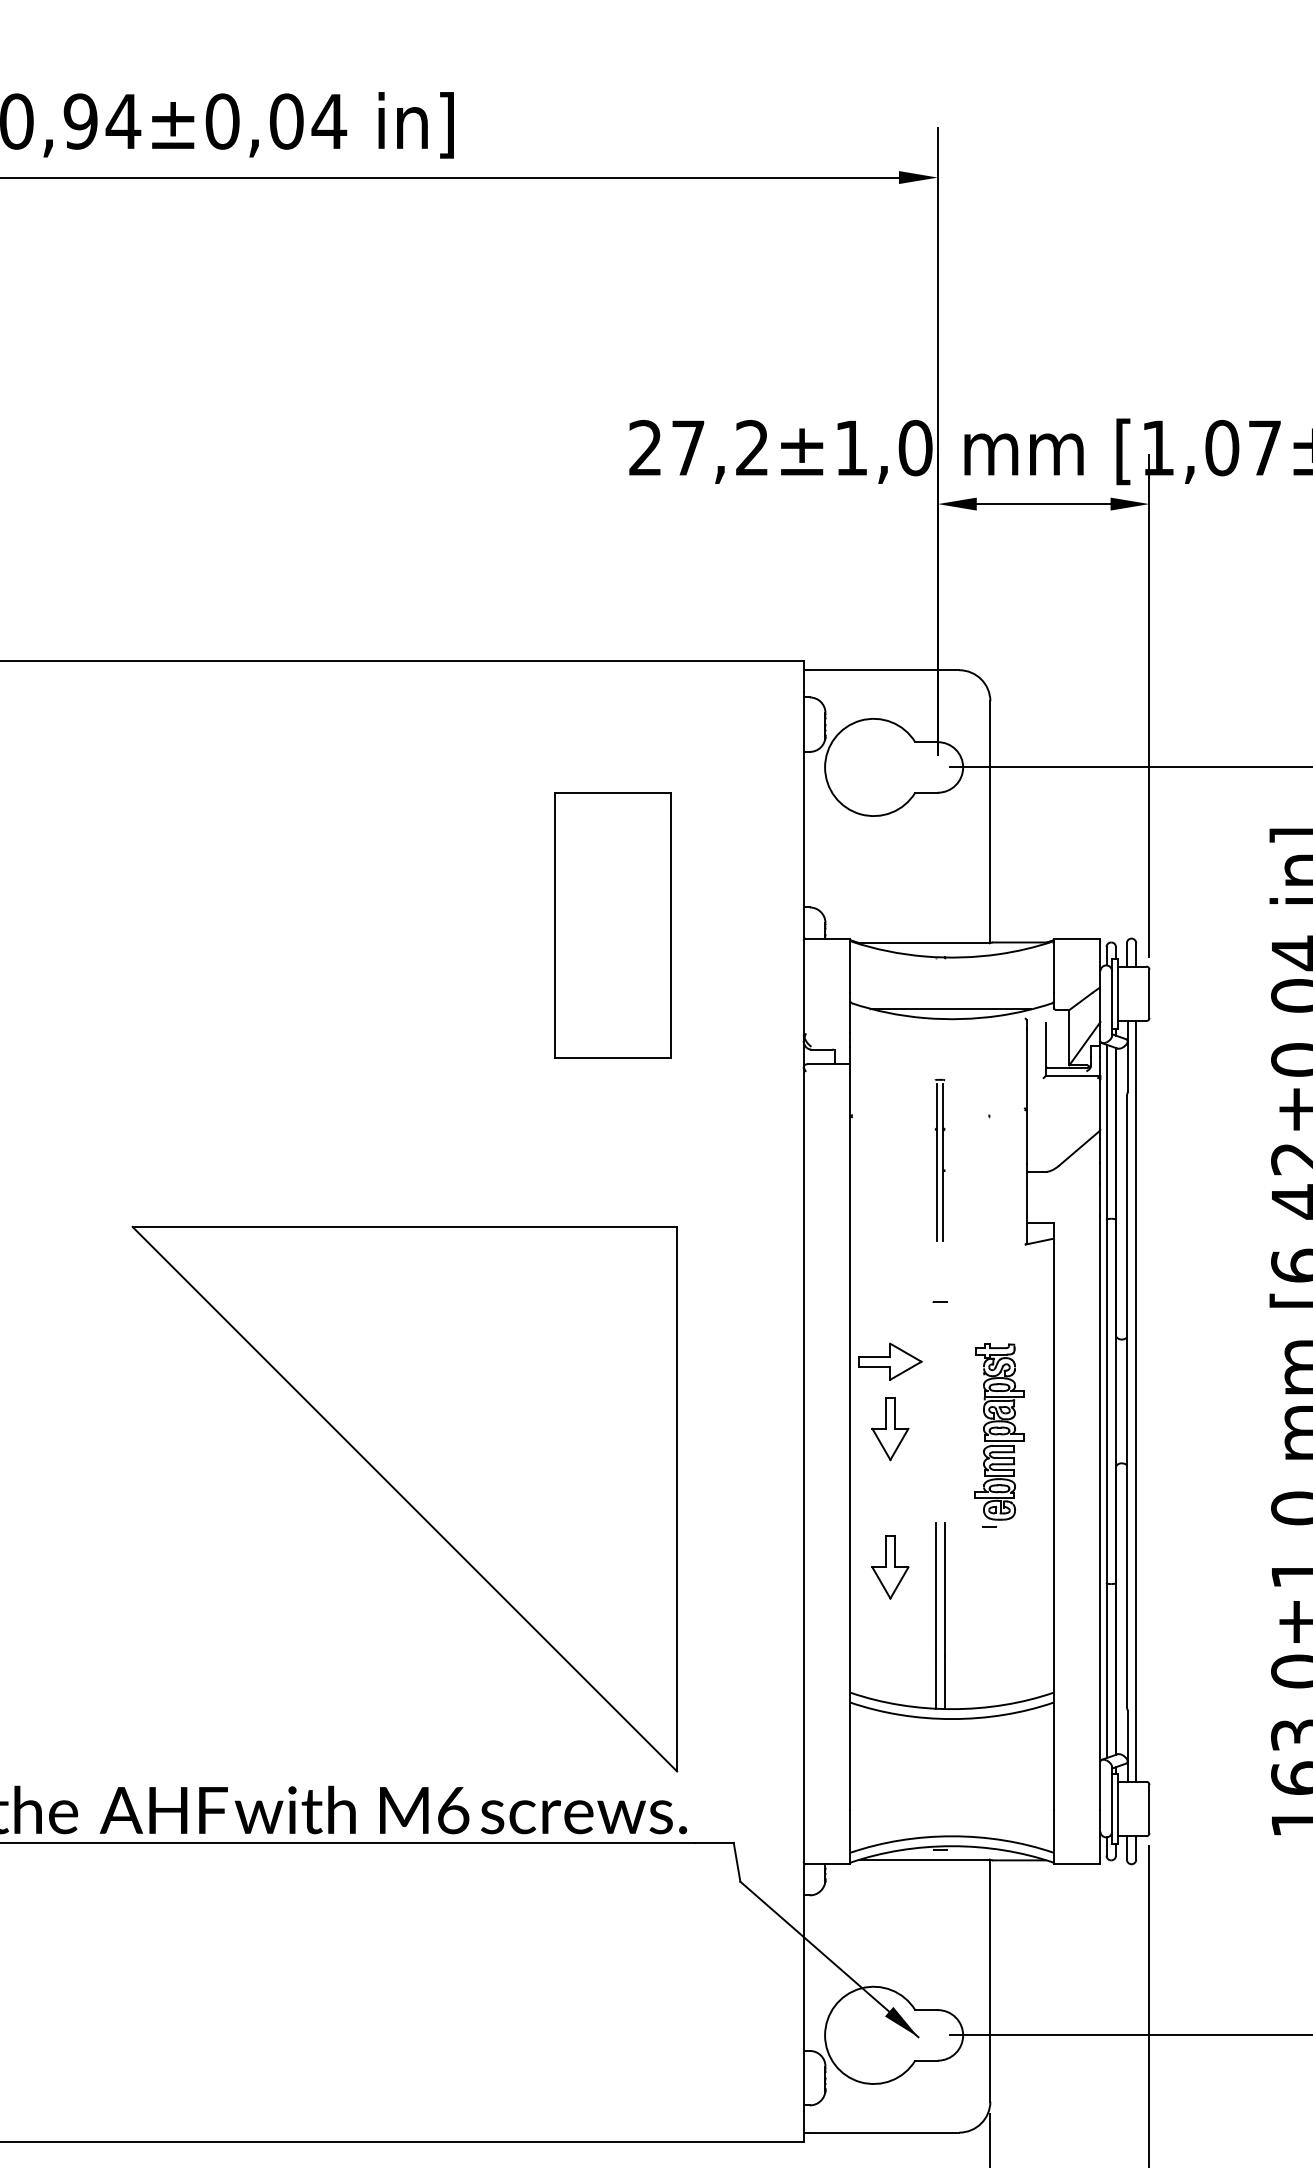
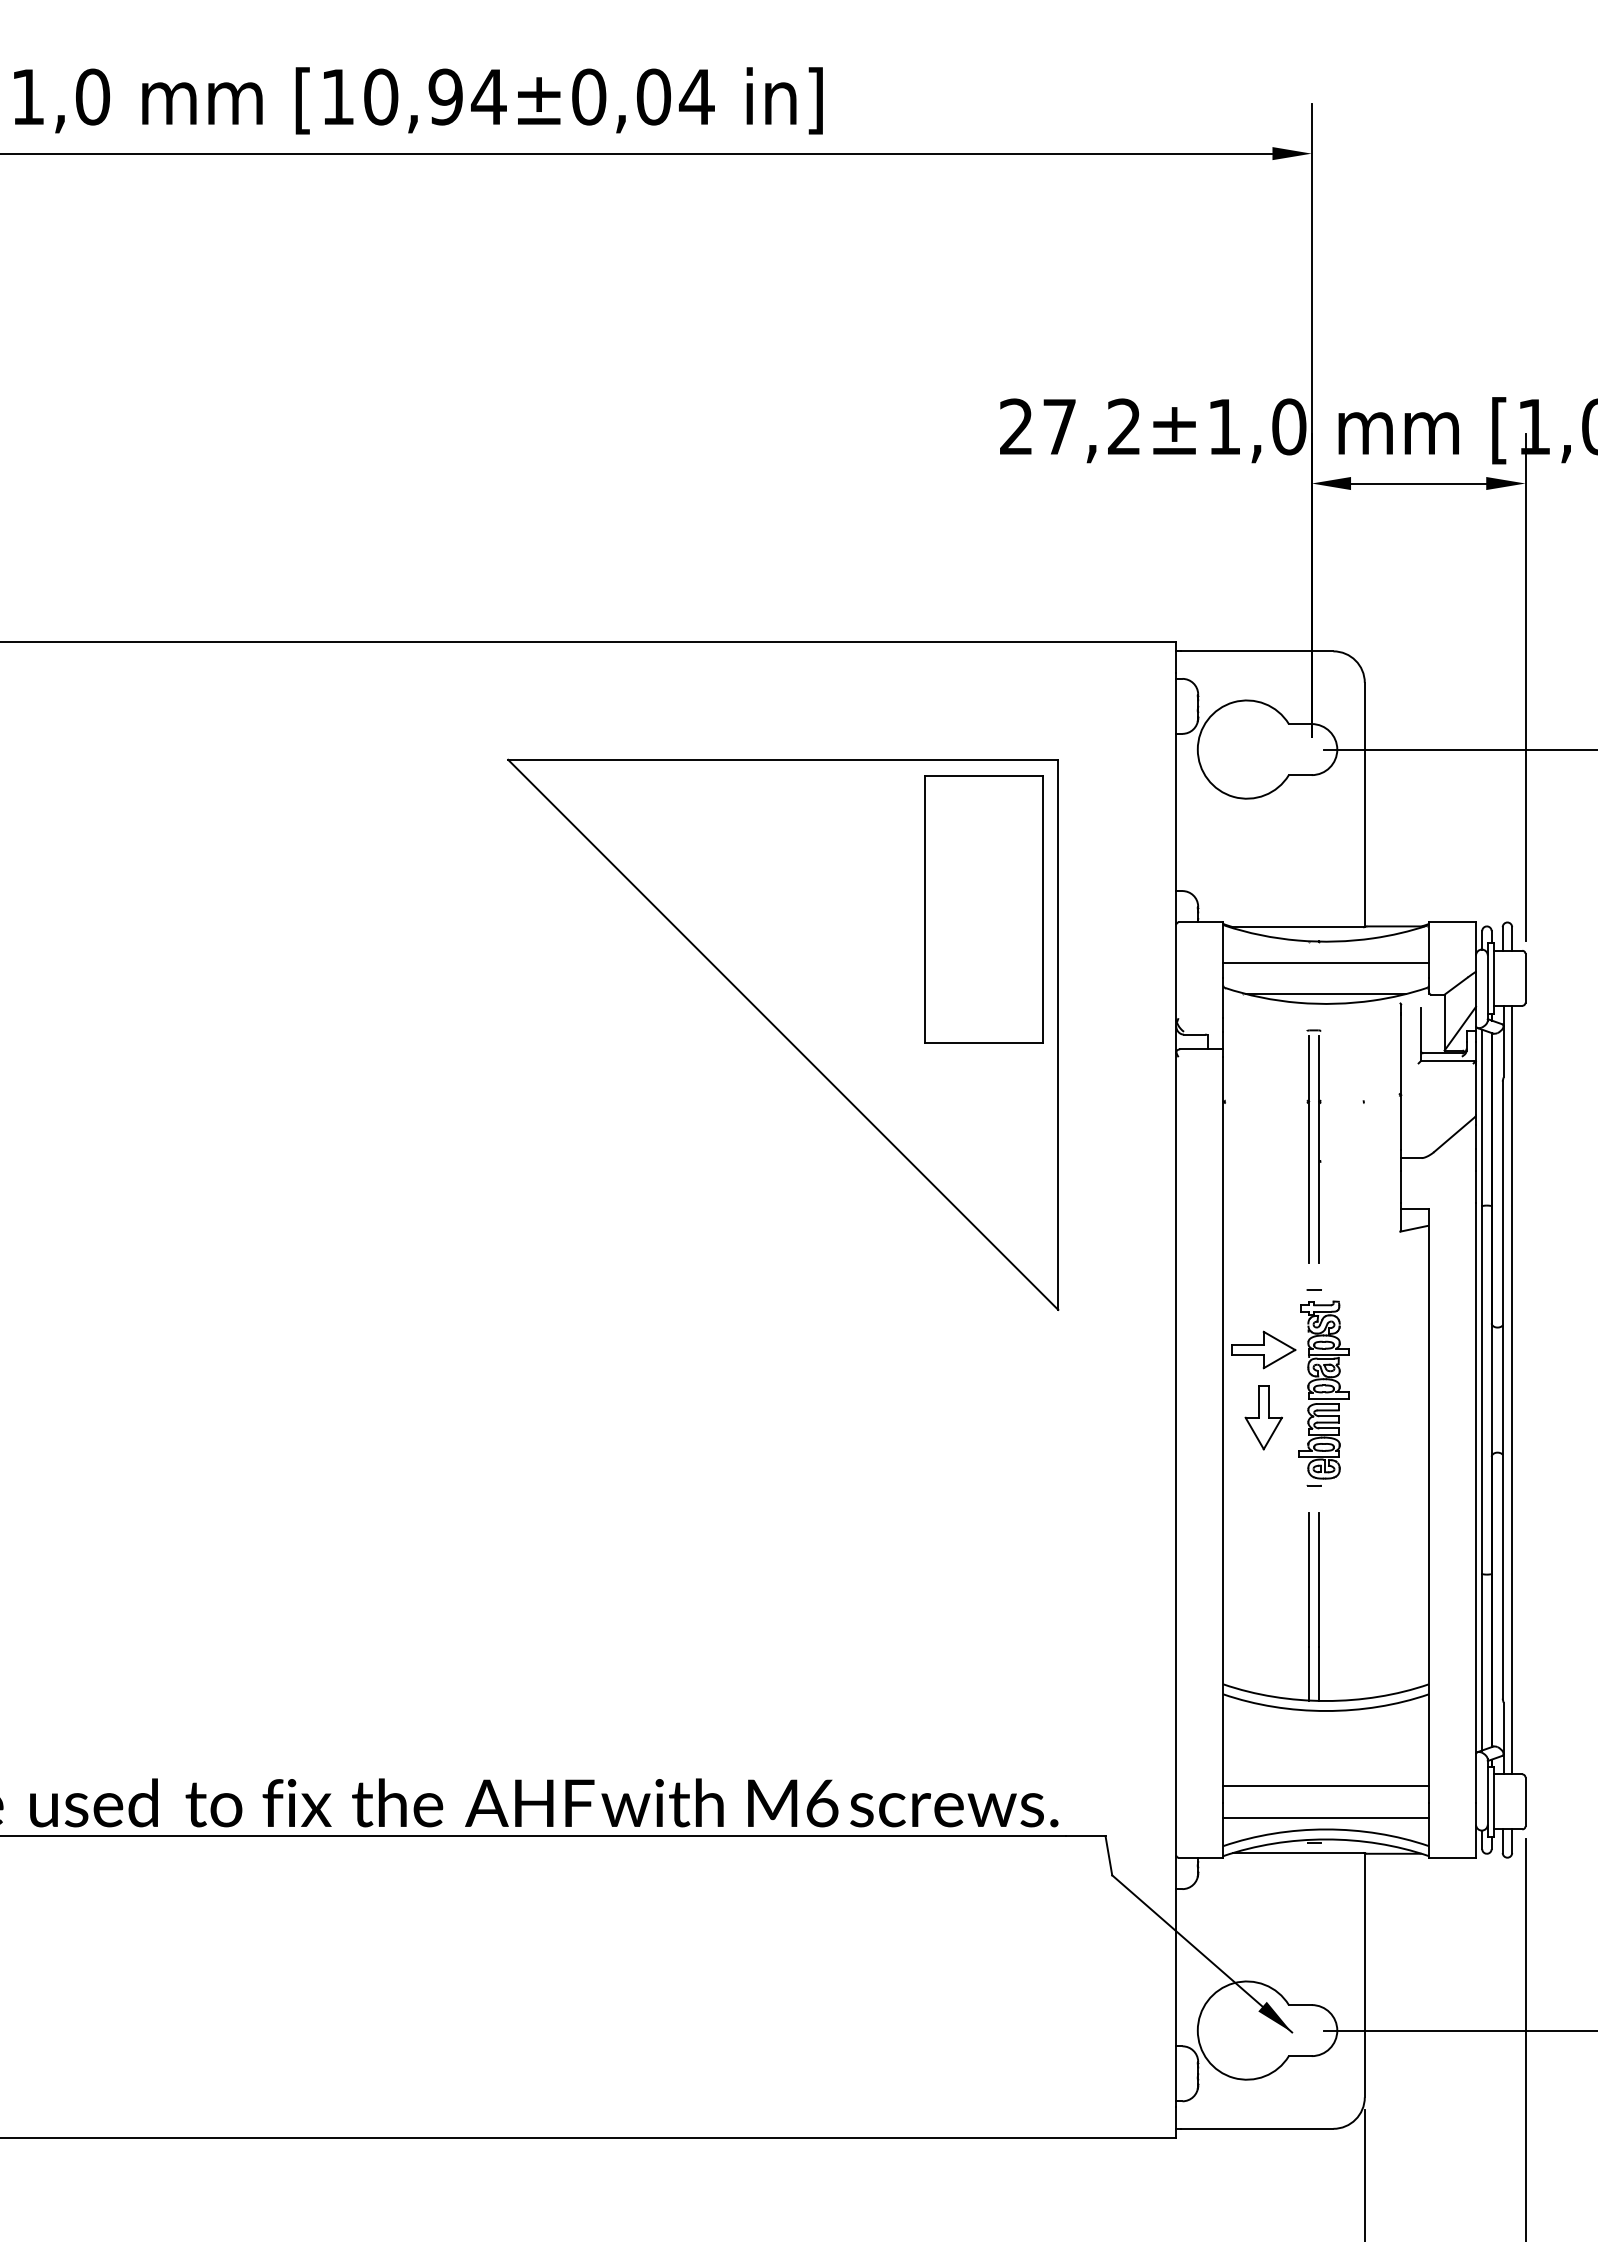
line: (951, 978) -> (1325, 962), added
part: (939, 1160) -> (1313, 1146), size x1.43
part: (998, 1435) -> (1323, 1393), moved
part: (405, 1498) -> (783, 1034), moved
part: (890, 1567) -> (1263, 1557), removed
line: (951, 1793) -> (1325, 1786), added
line: (951, 1824) -> (1325, 1817), added

